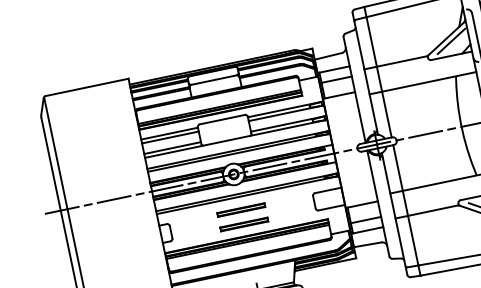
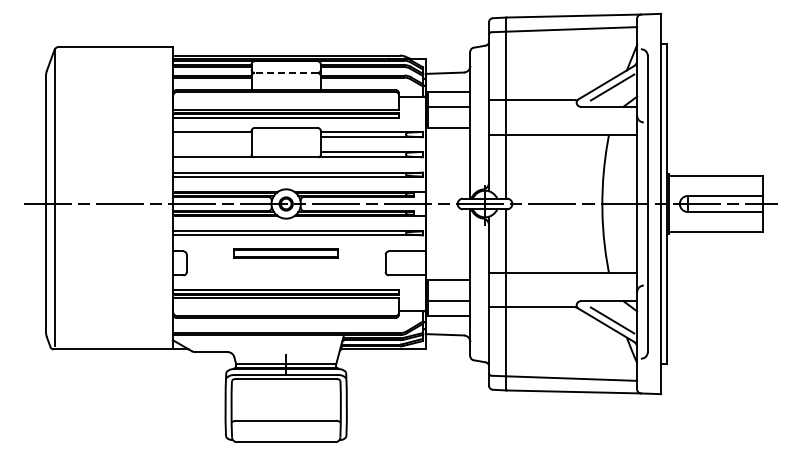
line: (213, 80) -> (285, 73), solid -> dashed
line: (169, 137) -> (211, 137), removed
line: (172, 147) -> (211, 151), removed
part: (241, 210) -> (286, 253), size x1.6
part: (244, 224) -> (286, 273), removed

